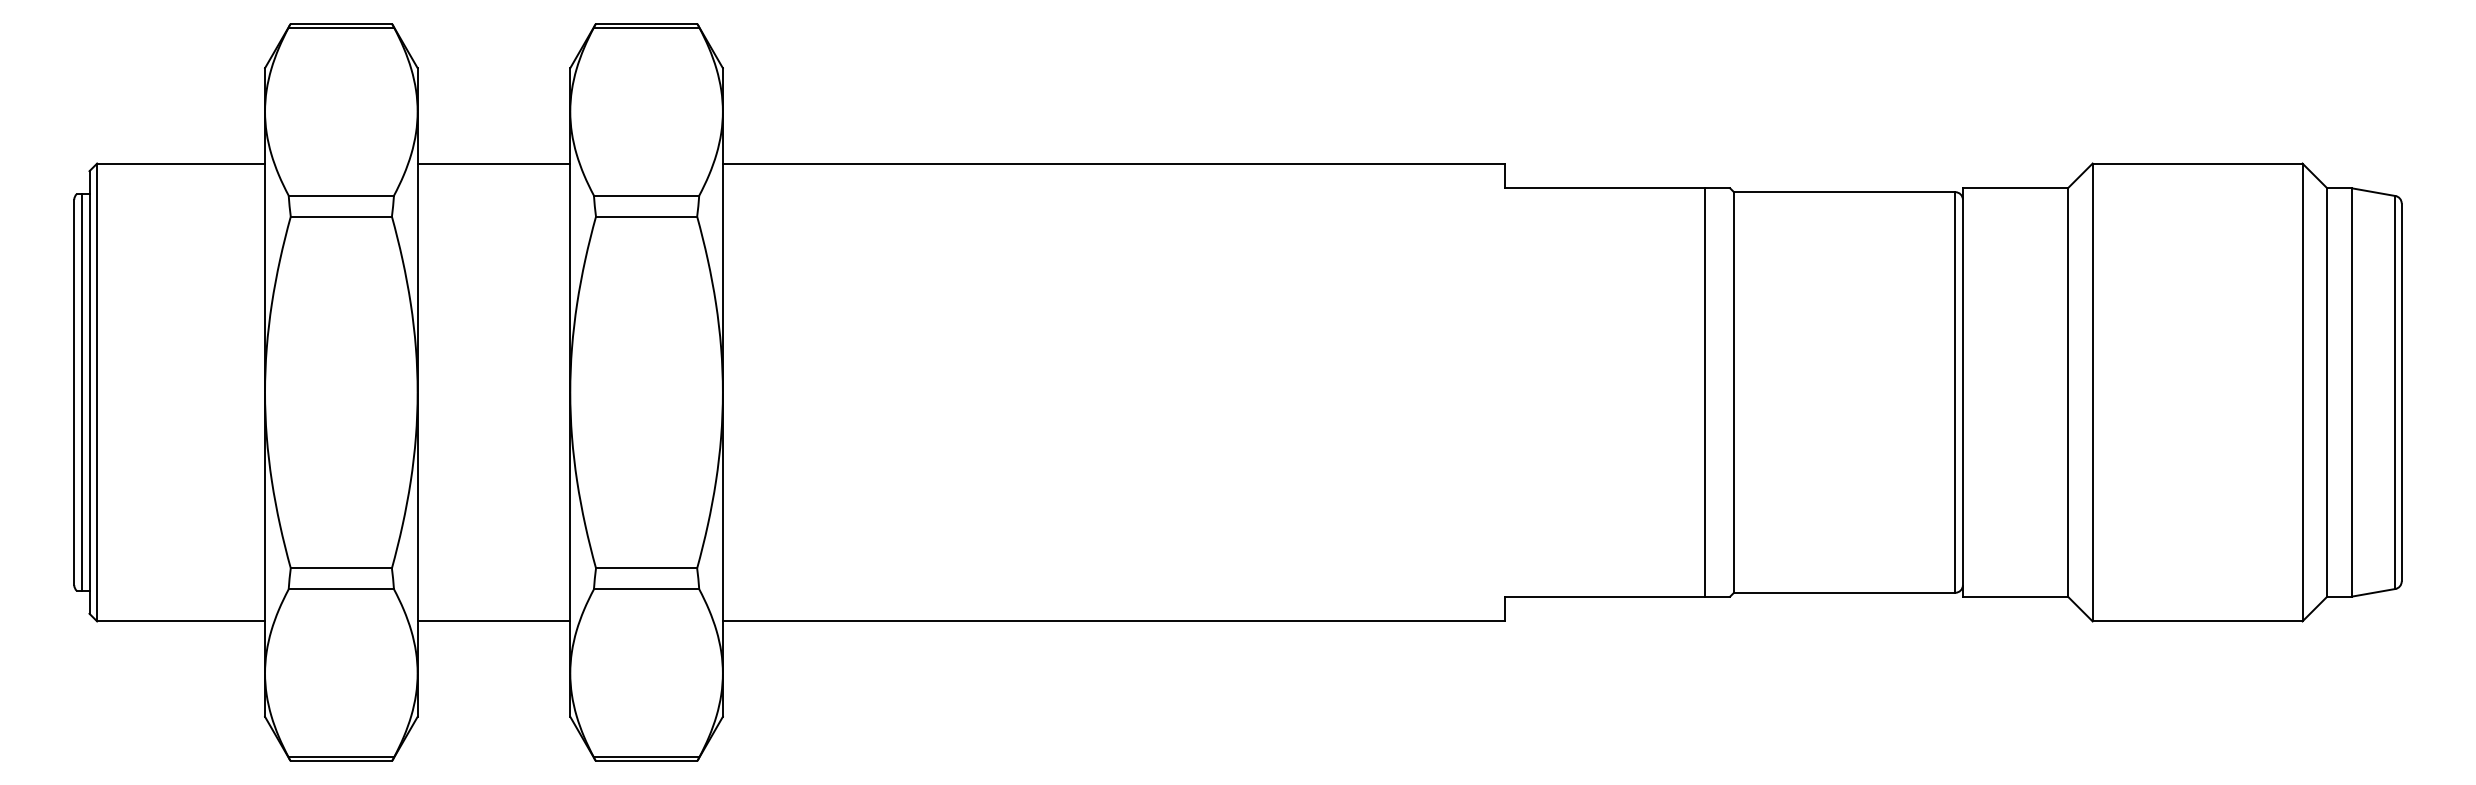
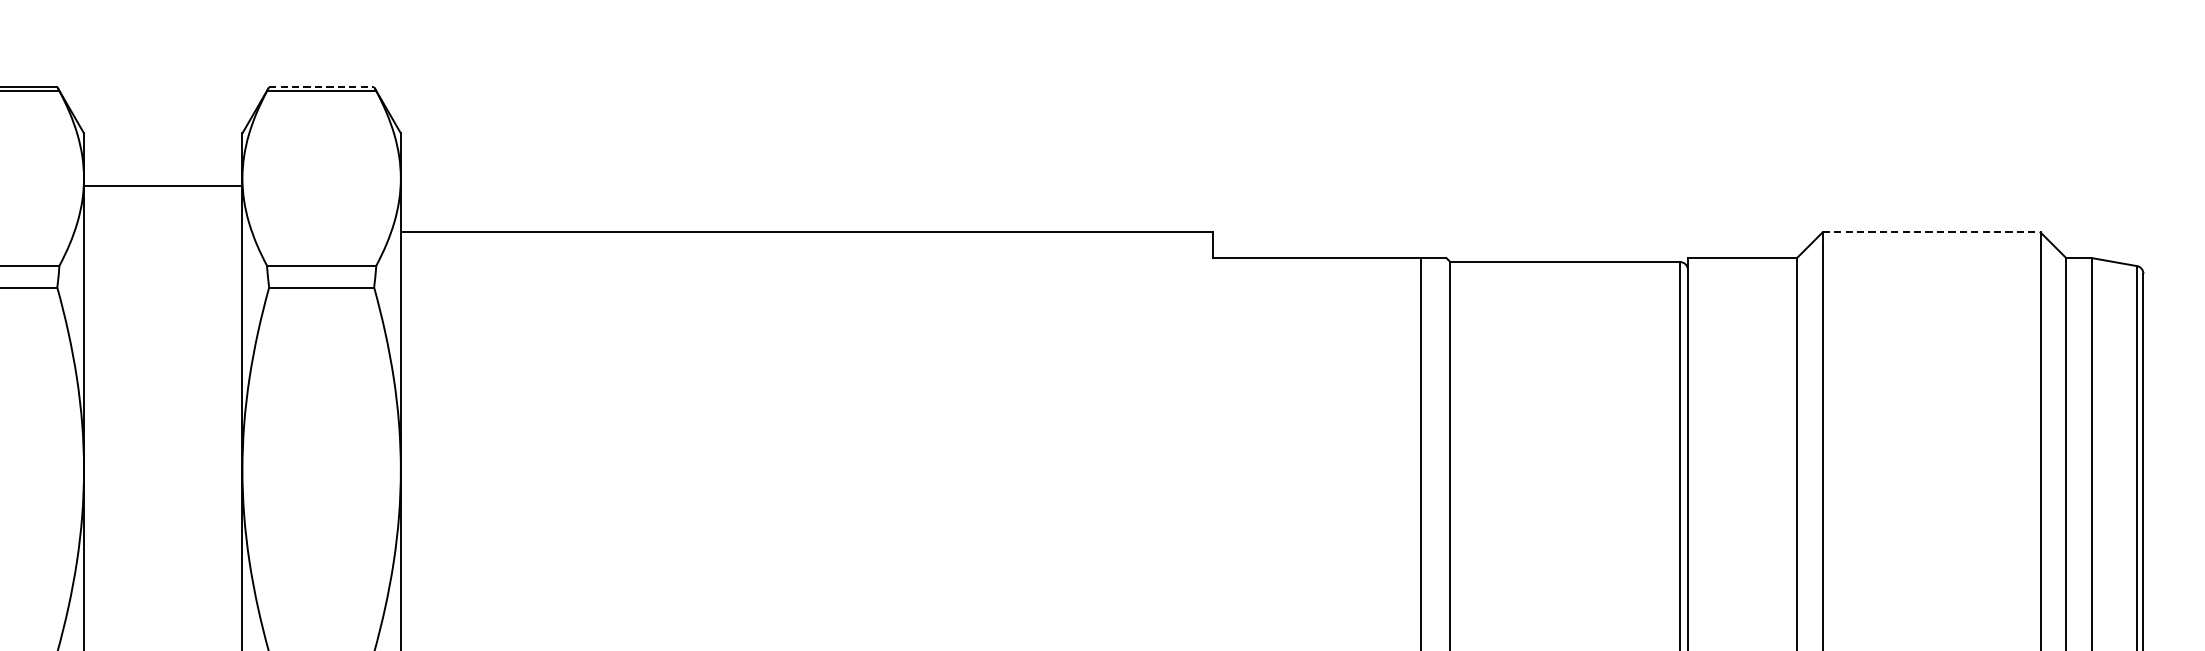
line: (646, 23) -> (321, 87), solid -> dashed
line: (493, 163) -> (162, 185), moved
line: (2197, 163) -> (1931, 232), solid -> dashed

